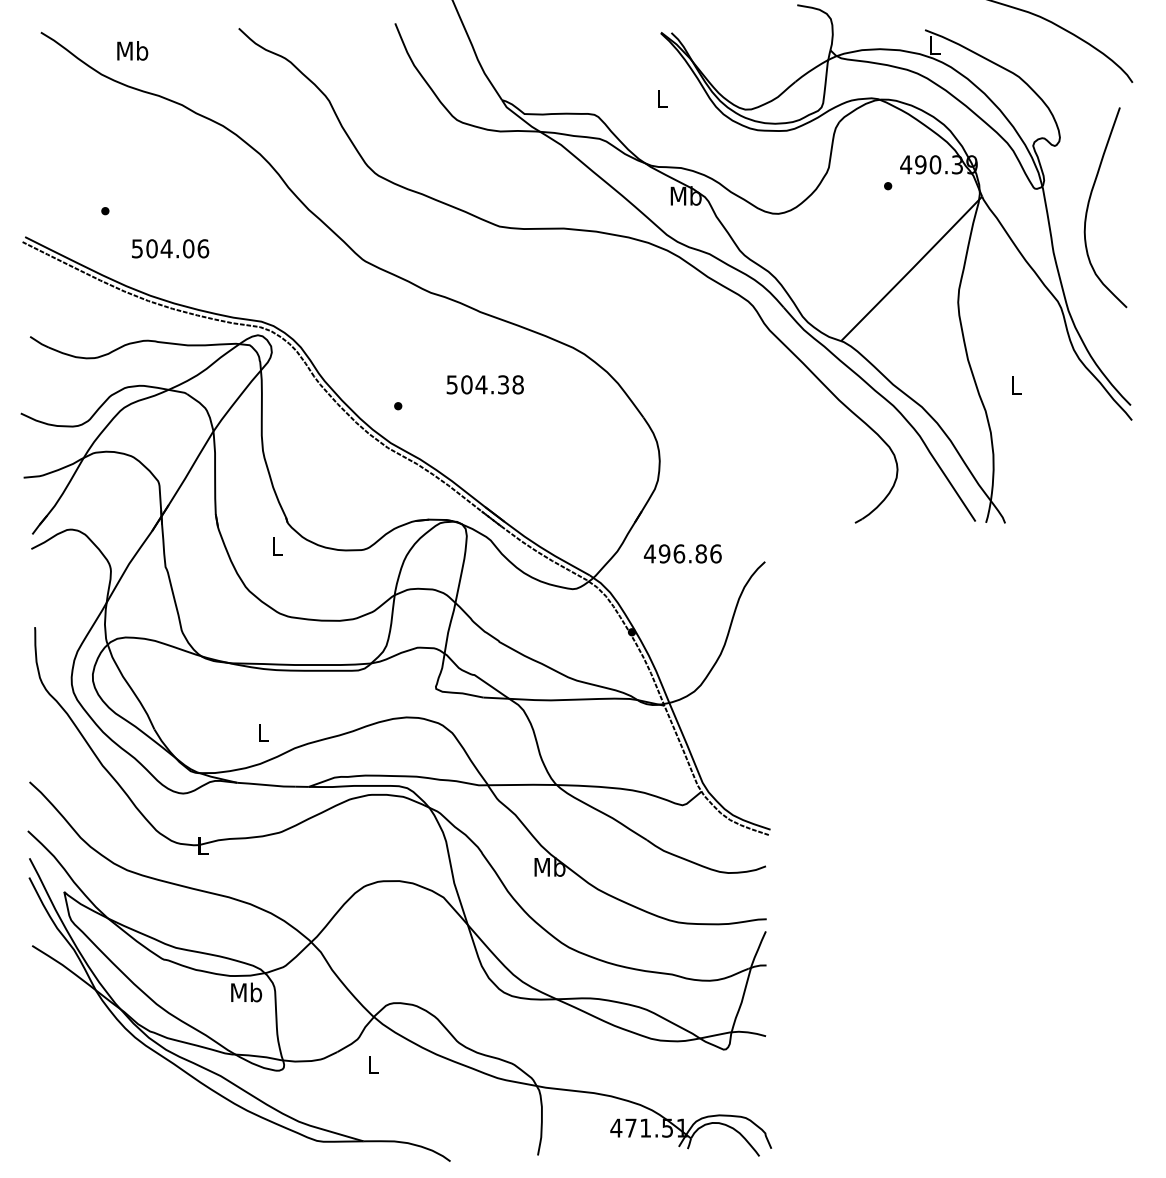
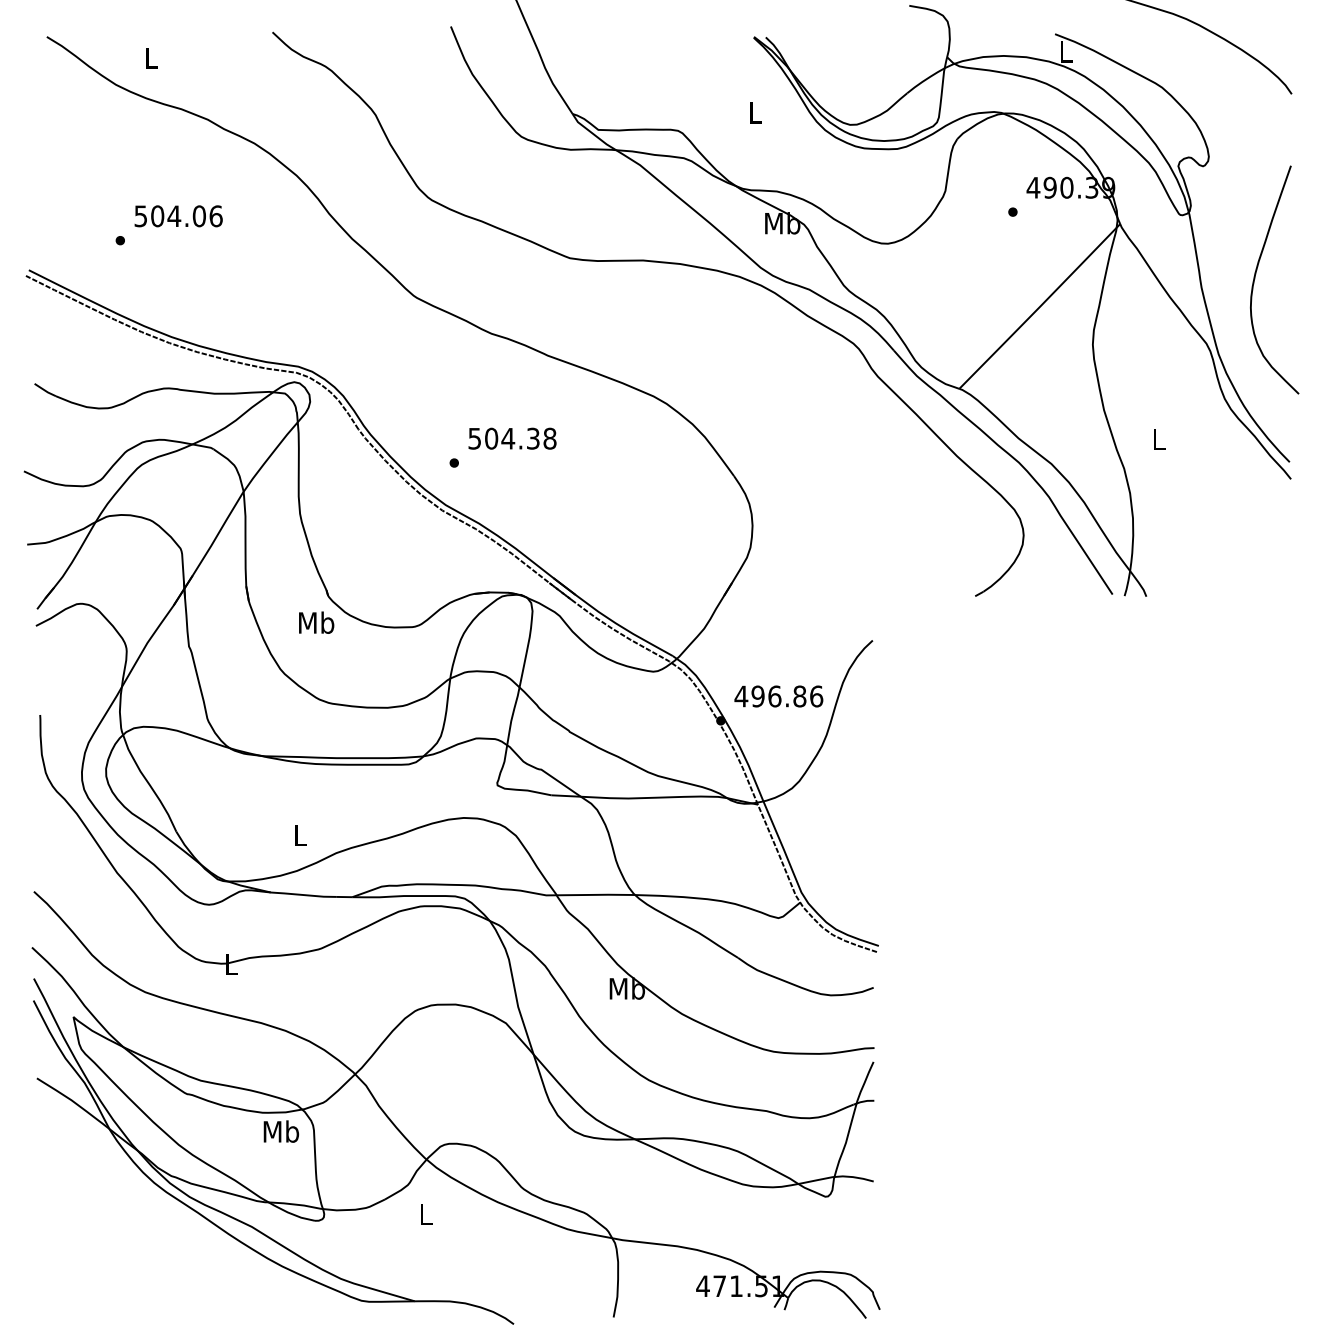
text: (132, 50) -> (151, 57), Mb -> L
curve: (1089, 204) -> (1256, 276), moved
text: (170, 248) -> (178, 215), moved
text: (484, 384) -> (511, 438), moved
text: (277, 546) -> (316, 623), L -> Mb
text: (682, 553) -> (778, 696), moved

